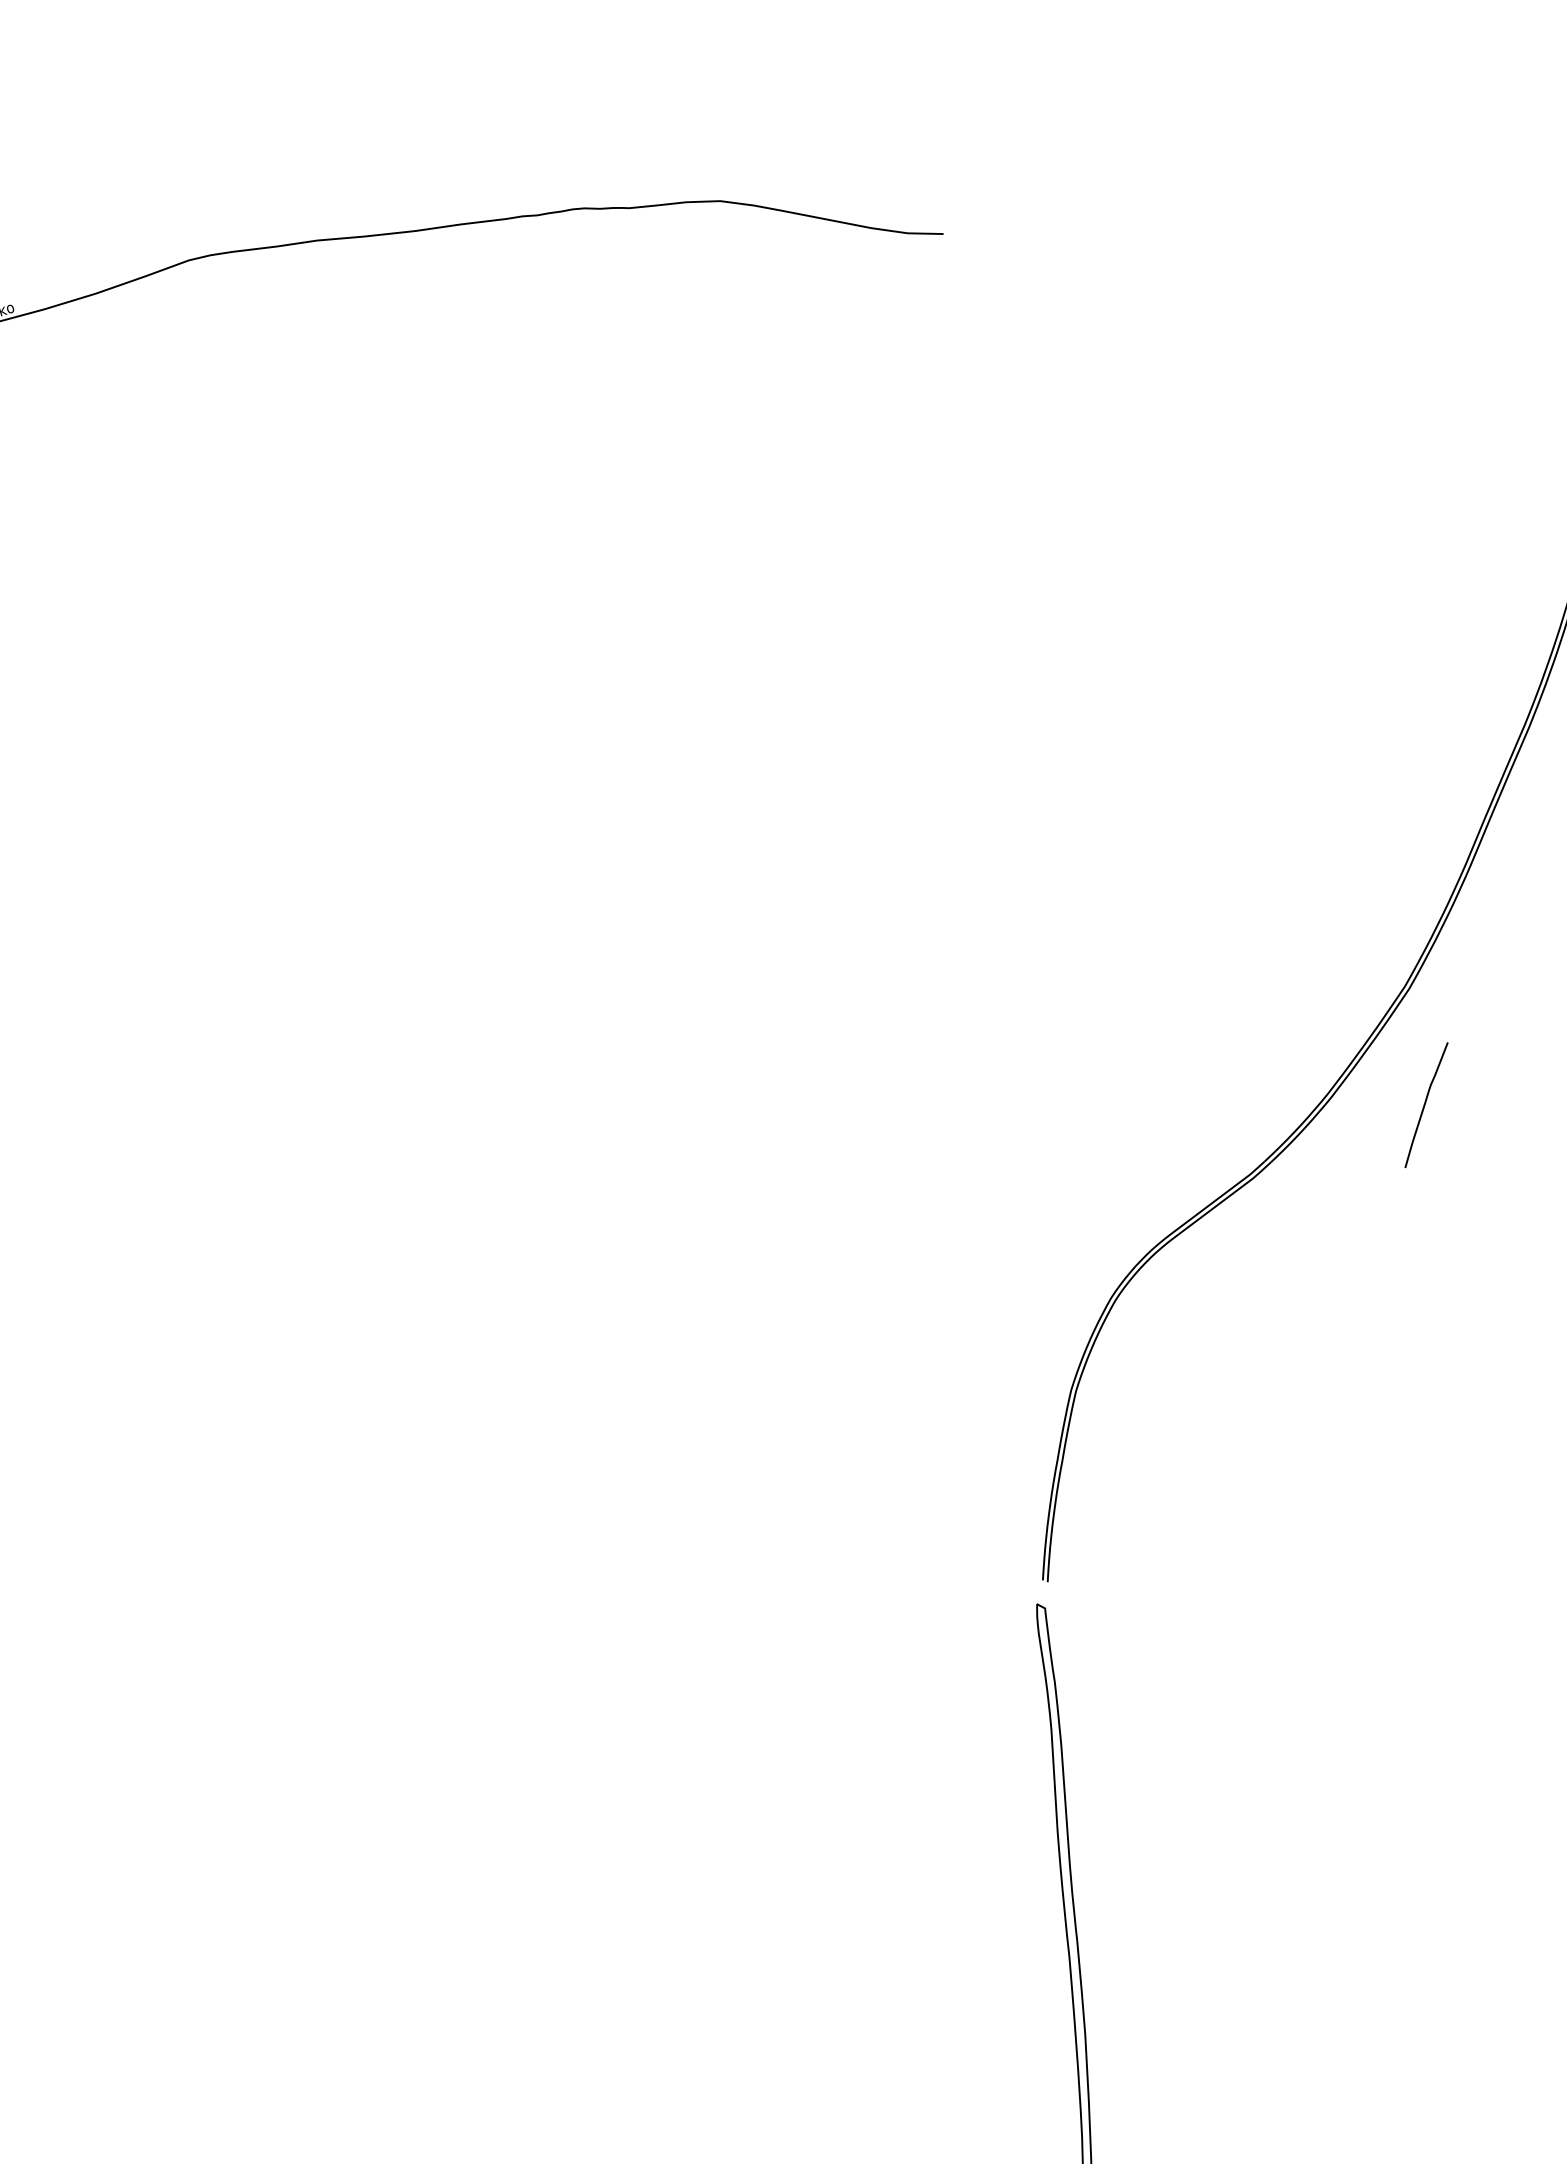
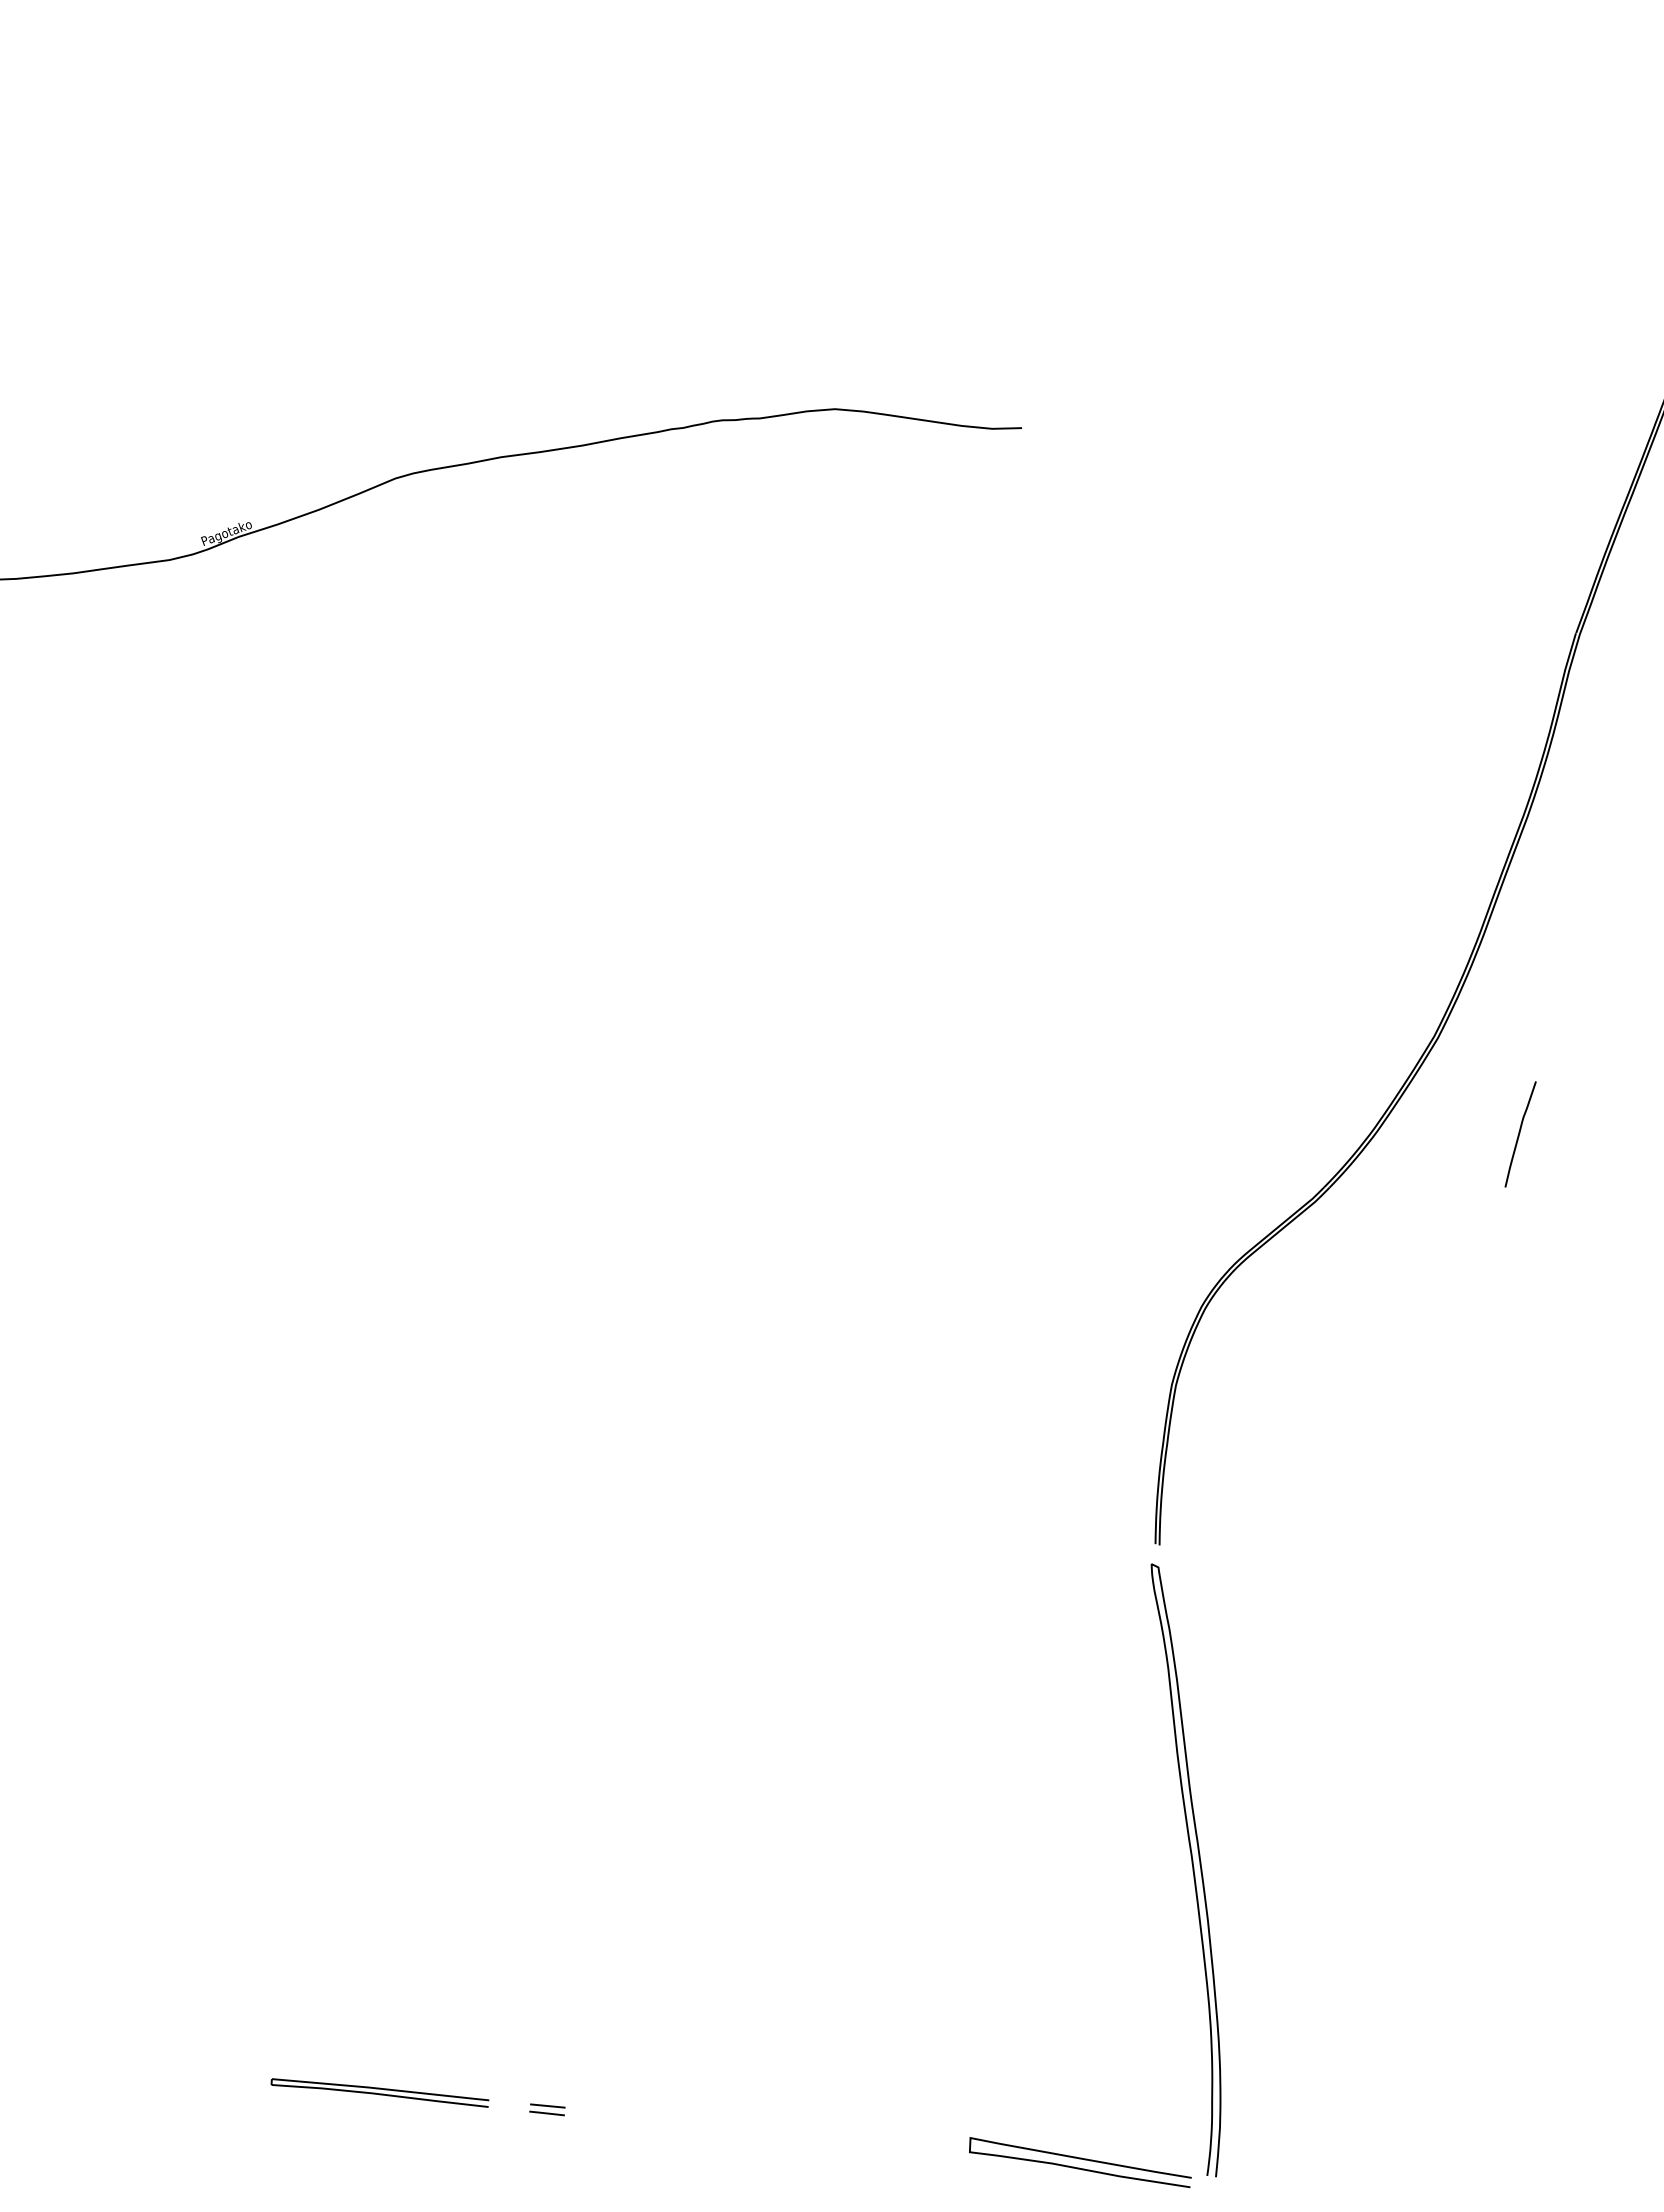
curve: (1426, 1104) -> (1520, 1133), moved

